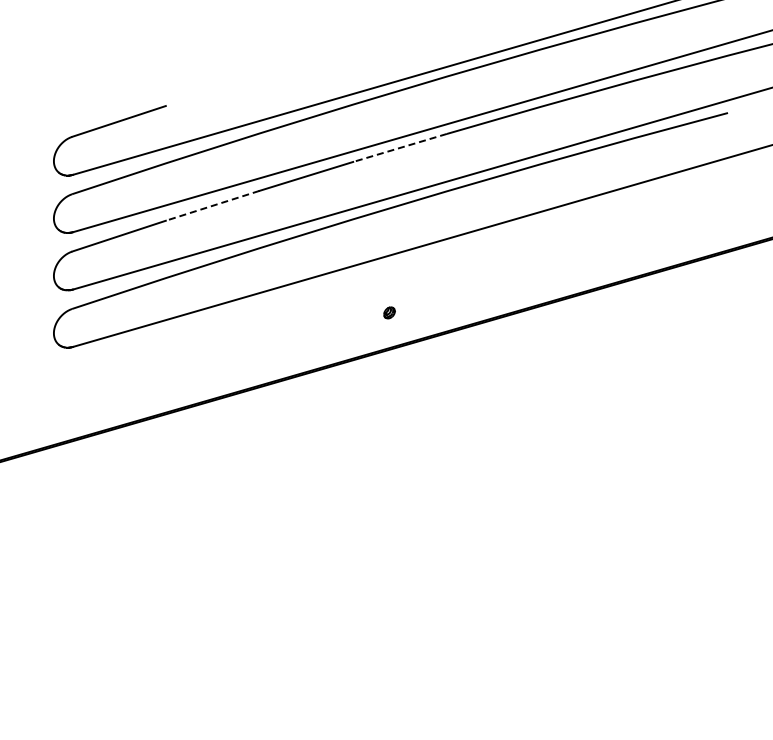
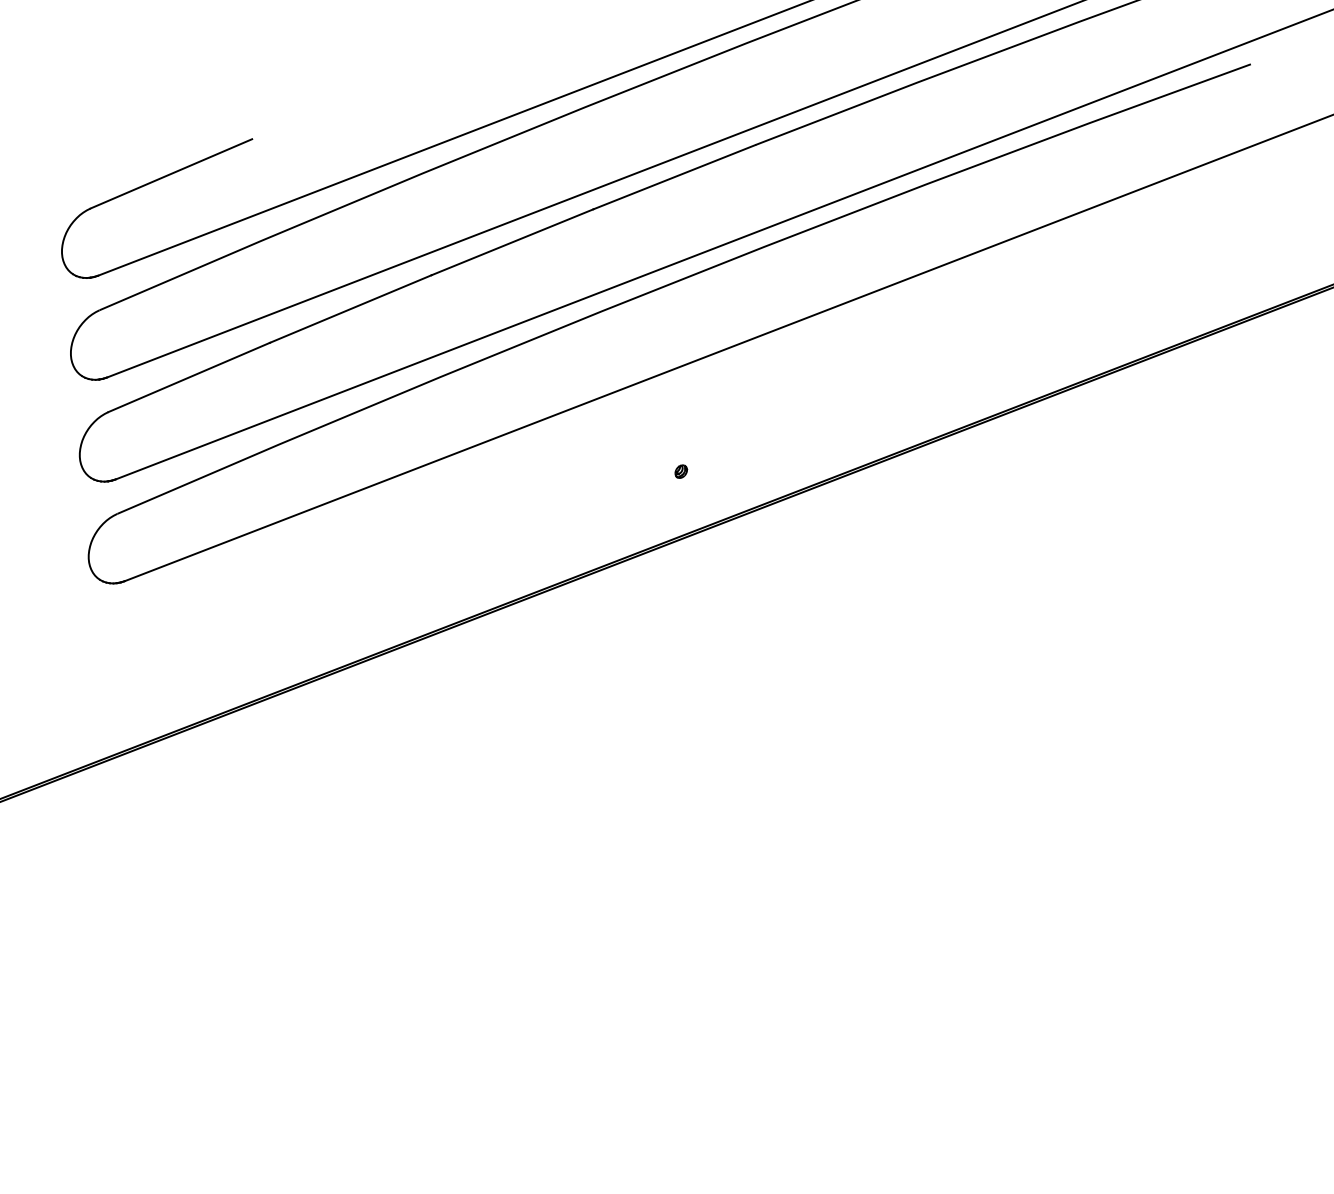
line: (400, 147) -> (675, 176), dashed -> solid
line: (212, 205) -> (350, 308), dashed -> solid
part: (389, 312) -> (681, 470), size x0.62

